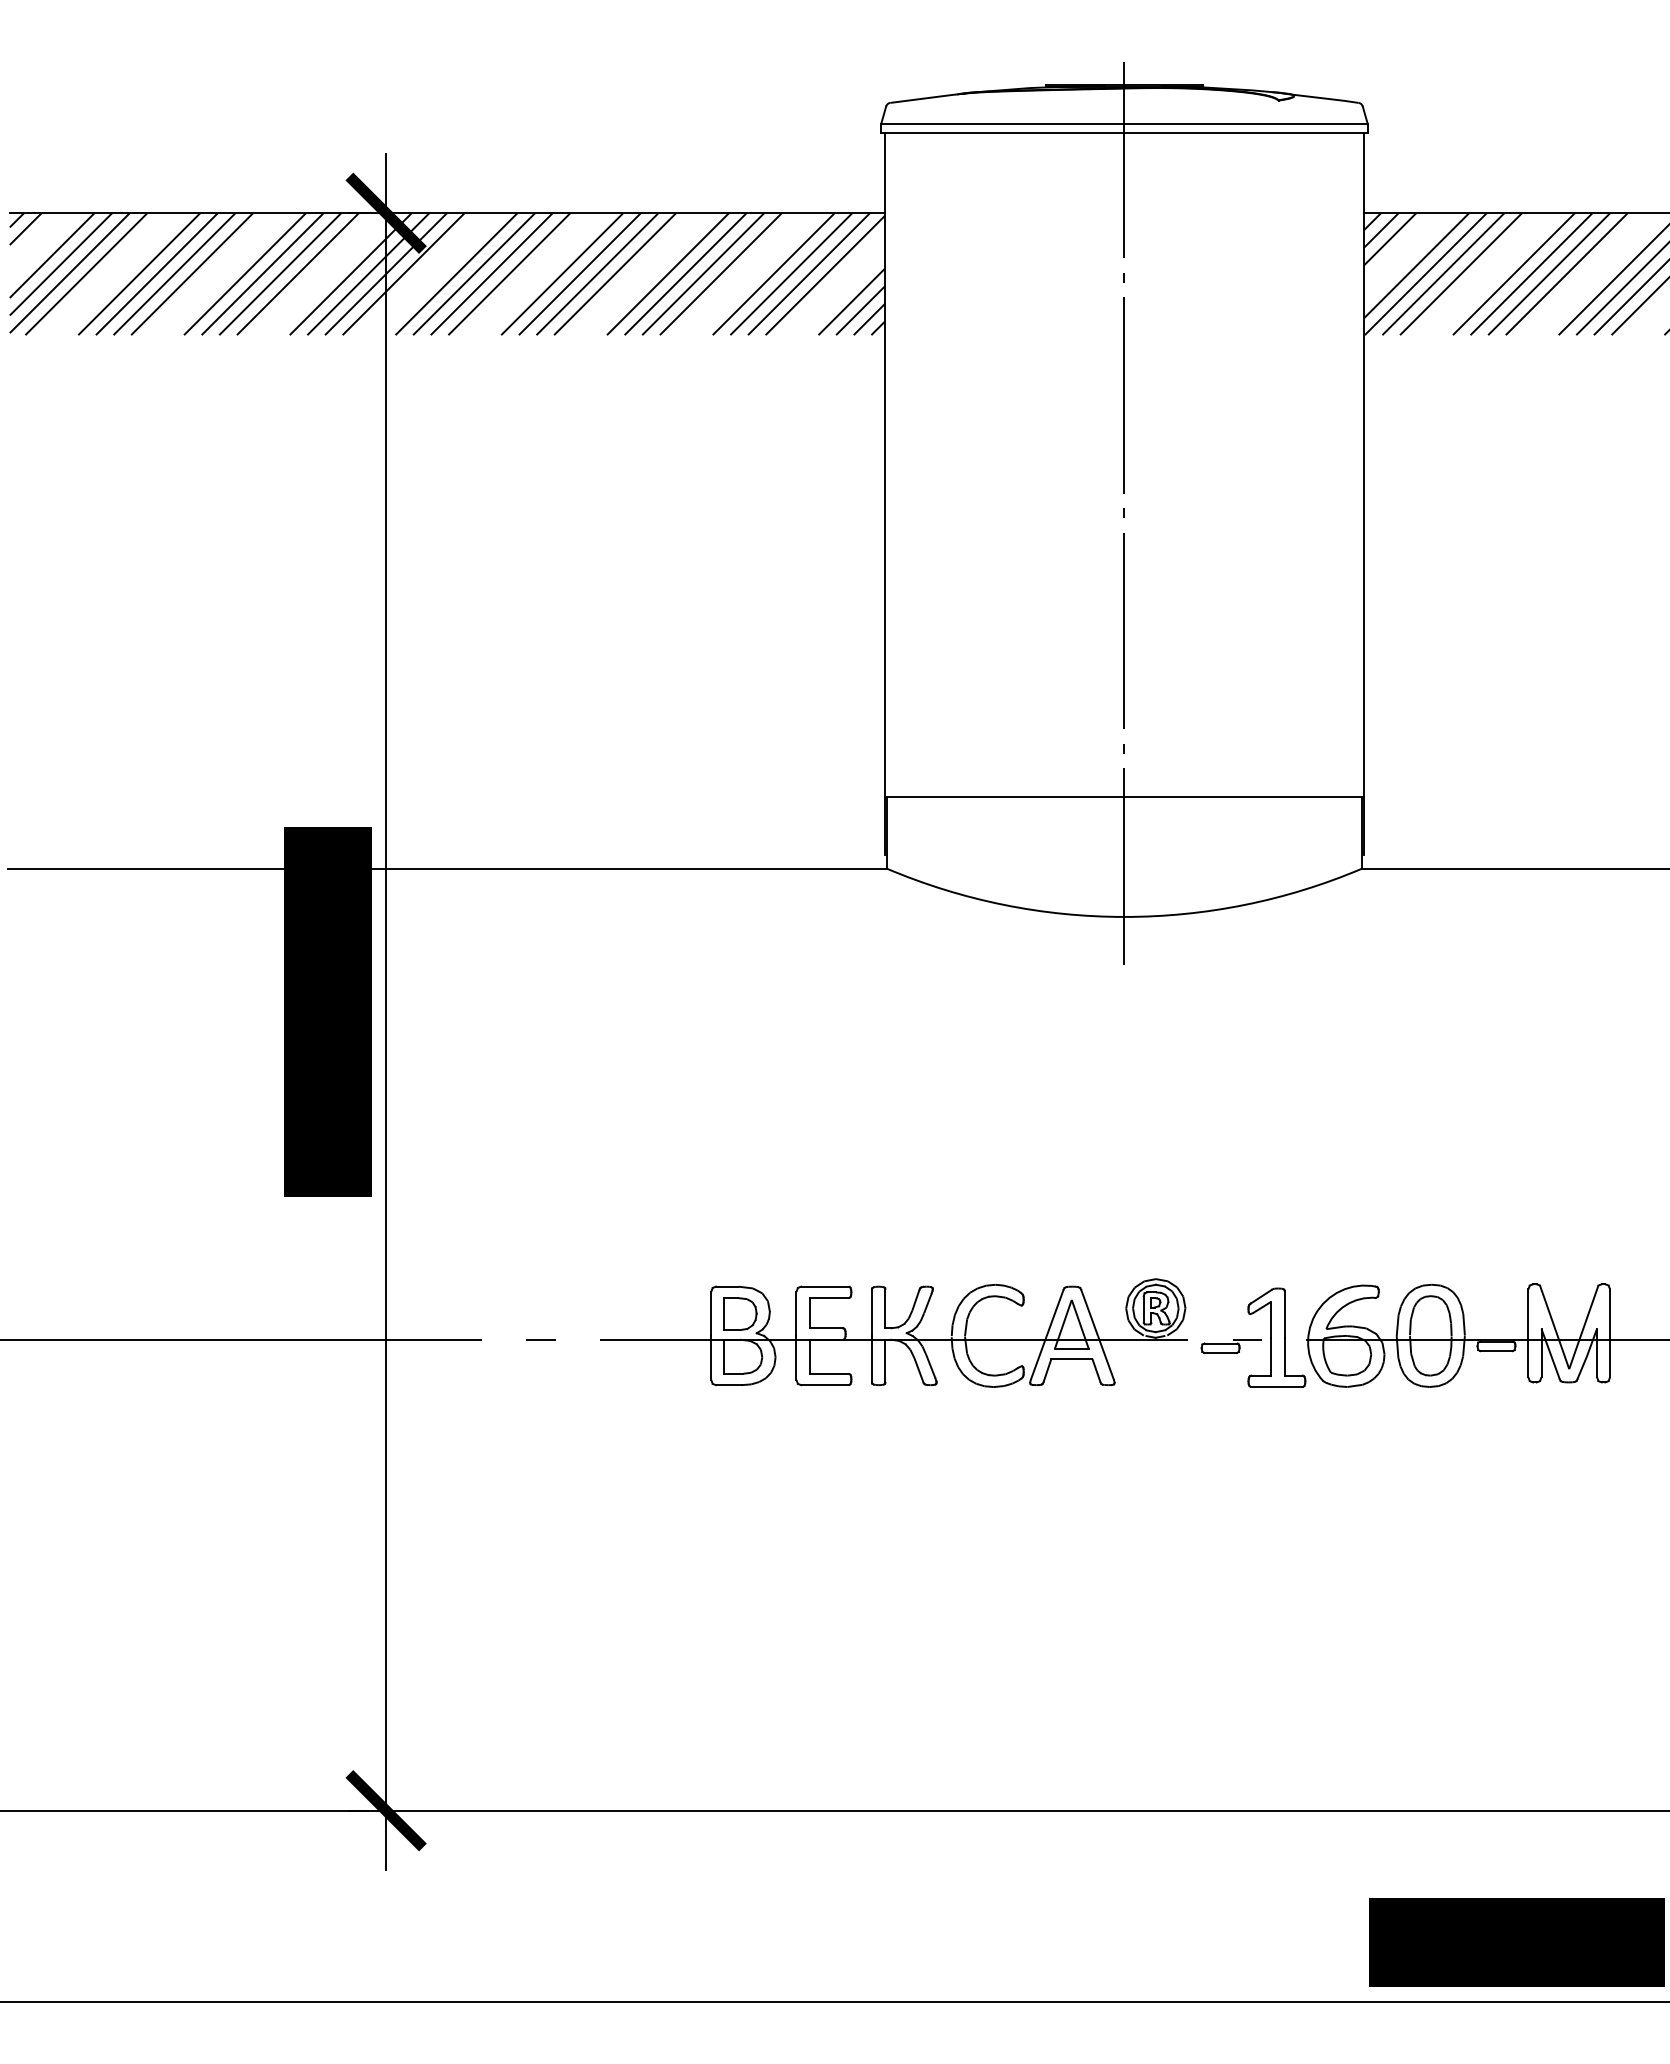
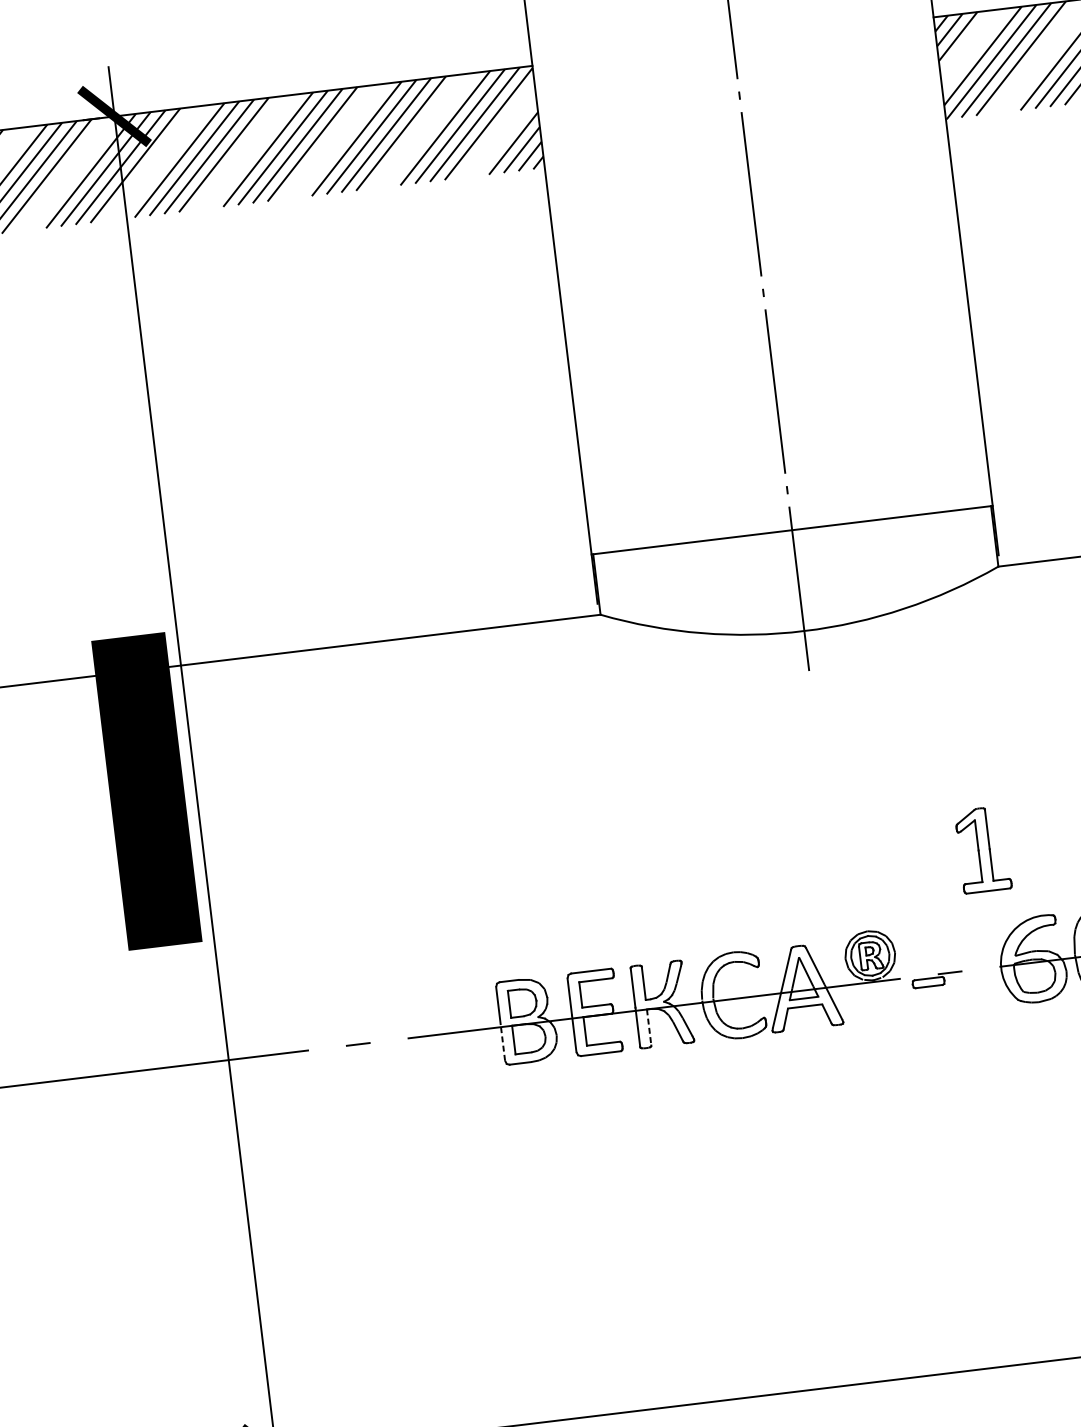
part: (1276, 1337) -> (982, 849), moved
line: (711, 1357) -> (503, 1041), solid -> dashed
line: (885, 1361) -> (649, 1027), solid -> dashed

